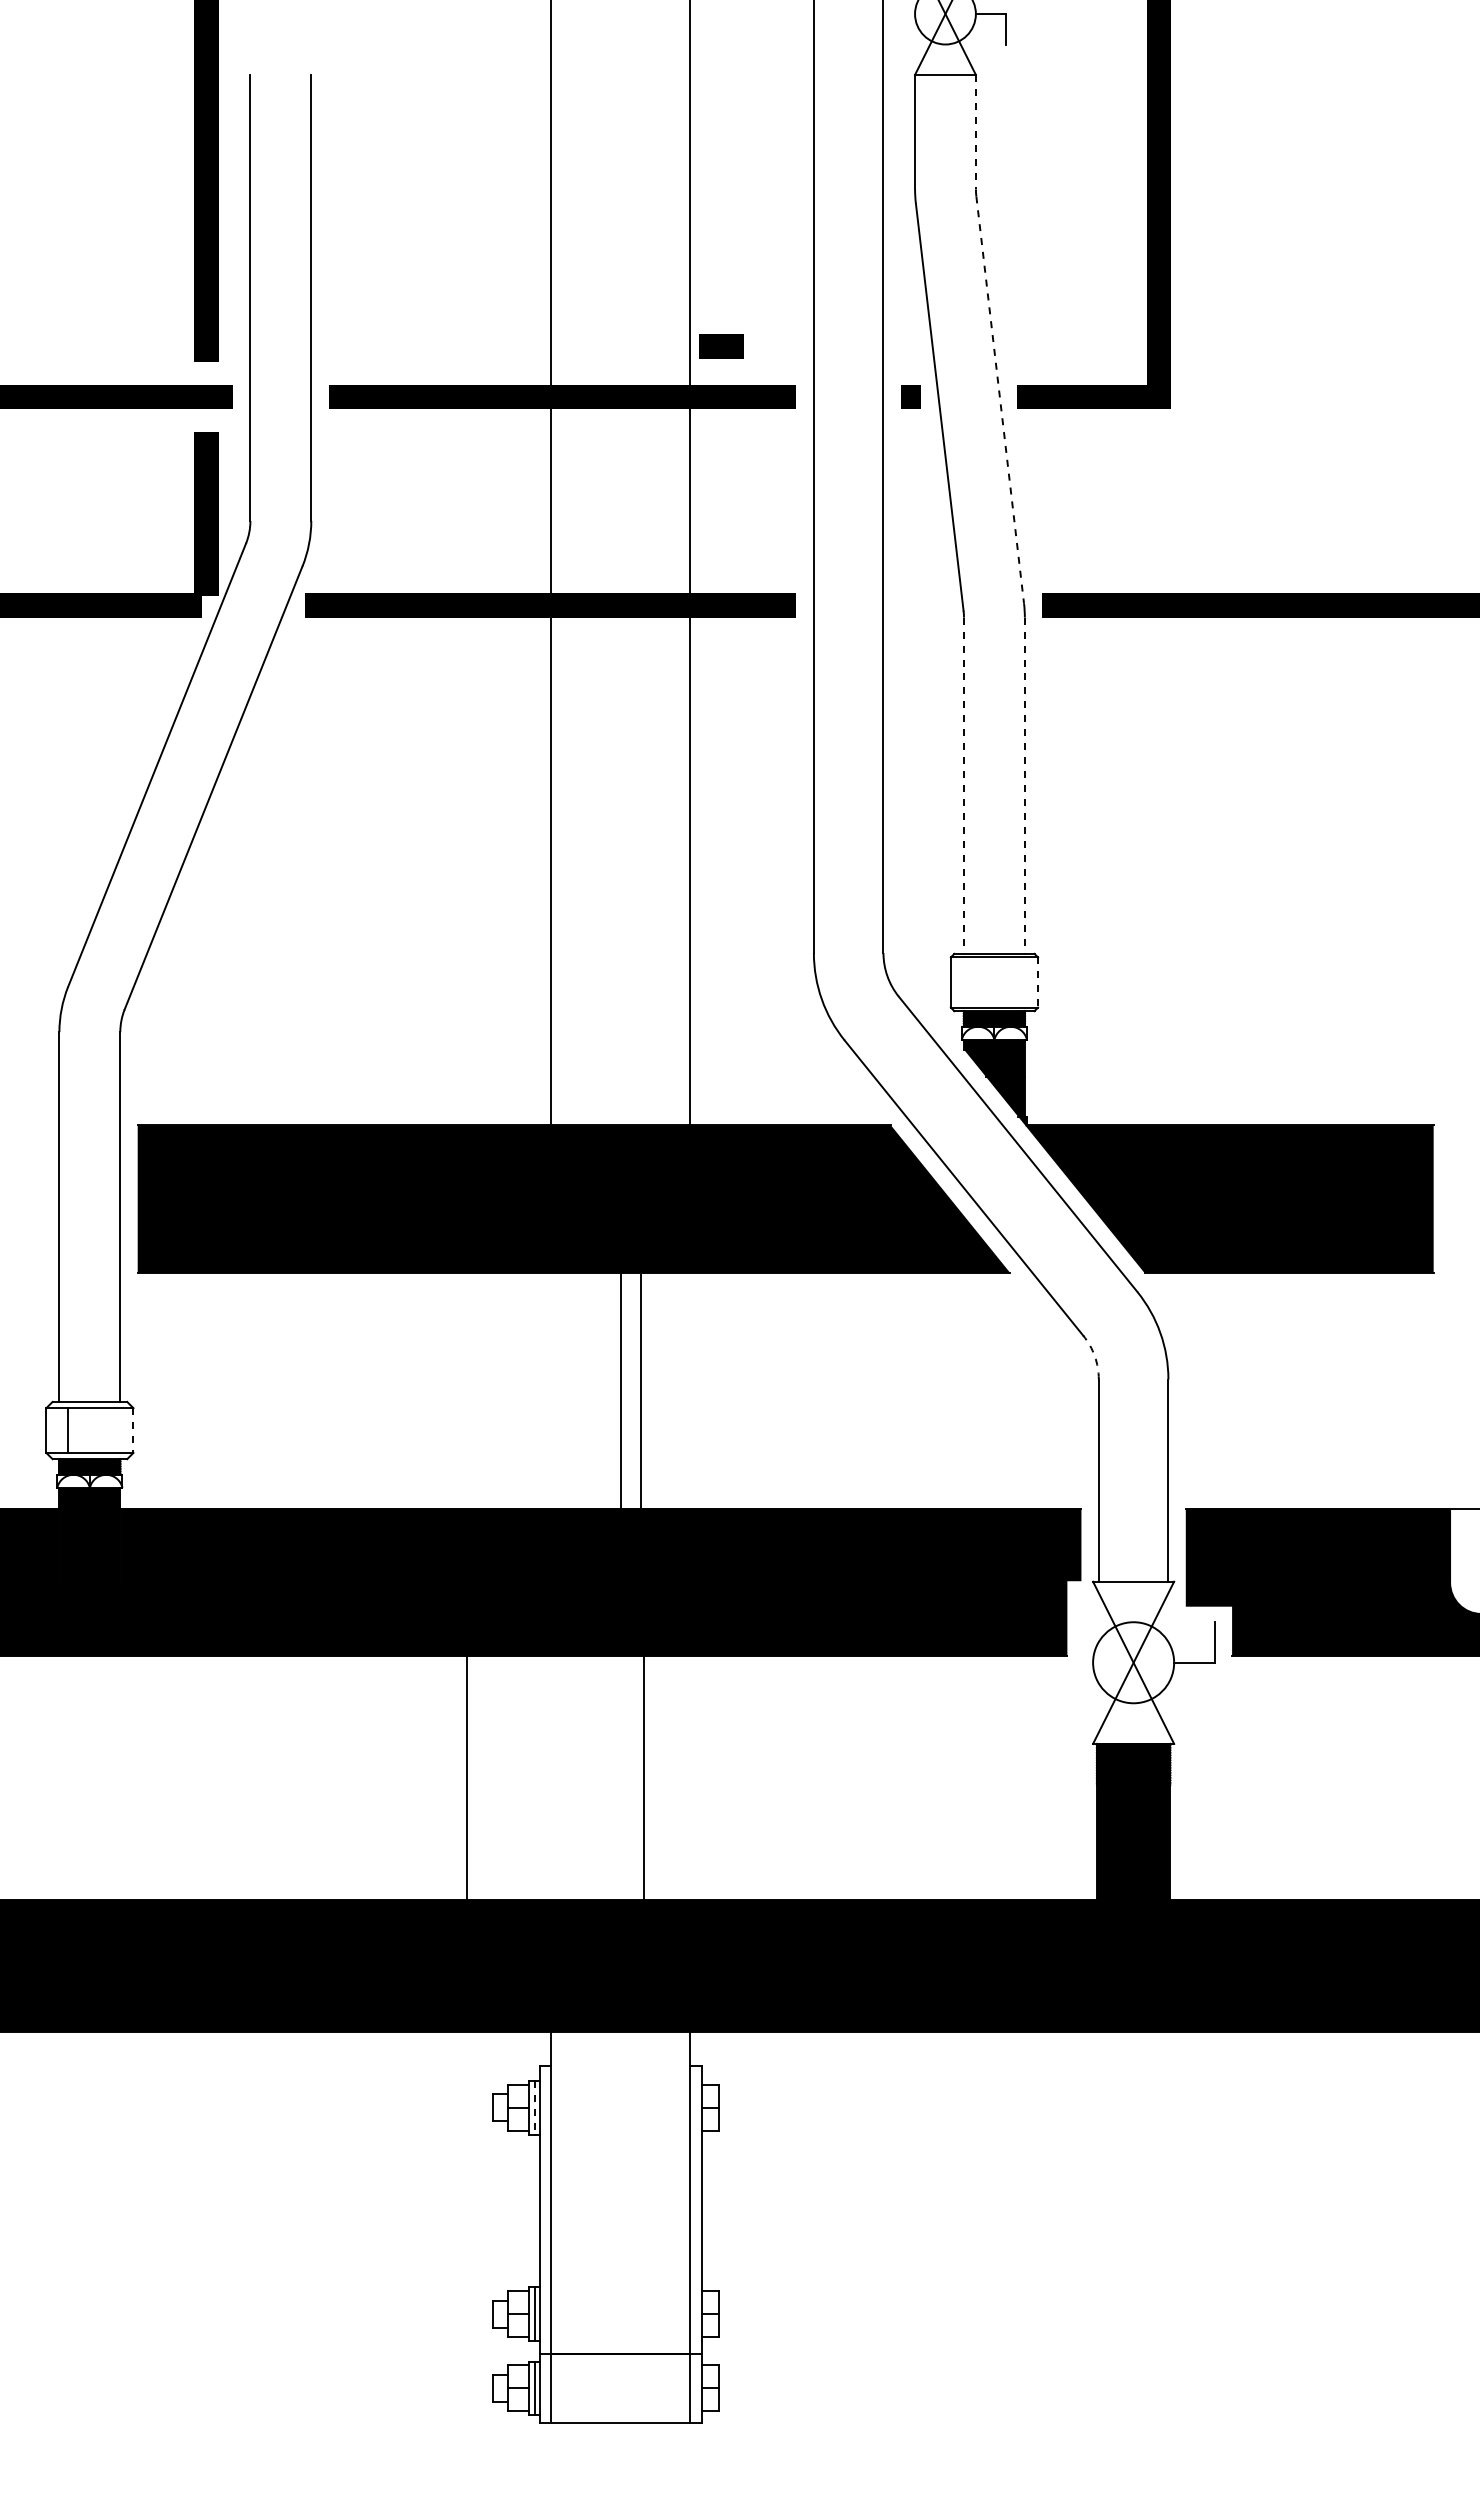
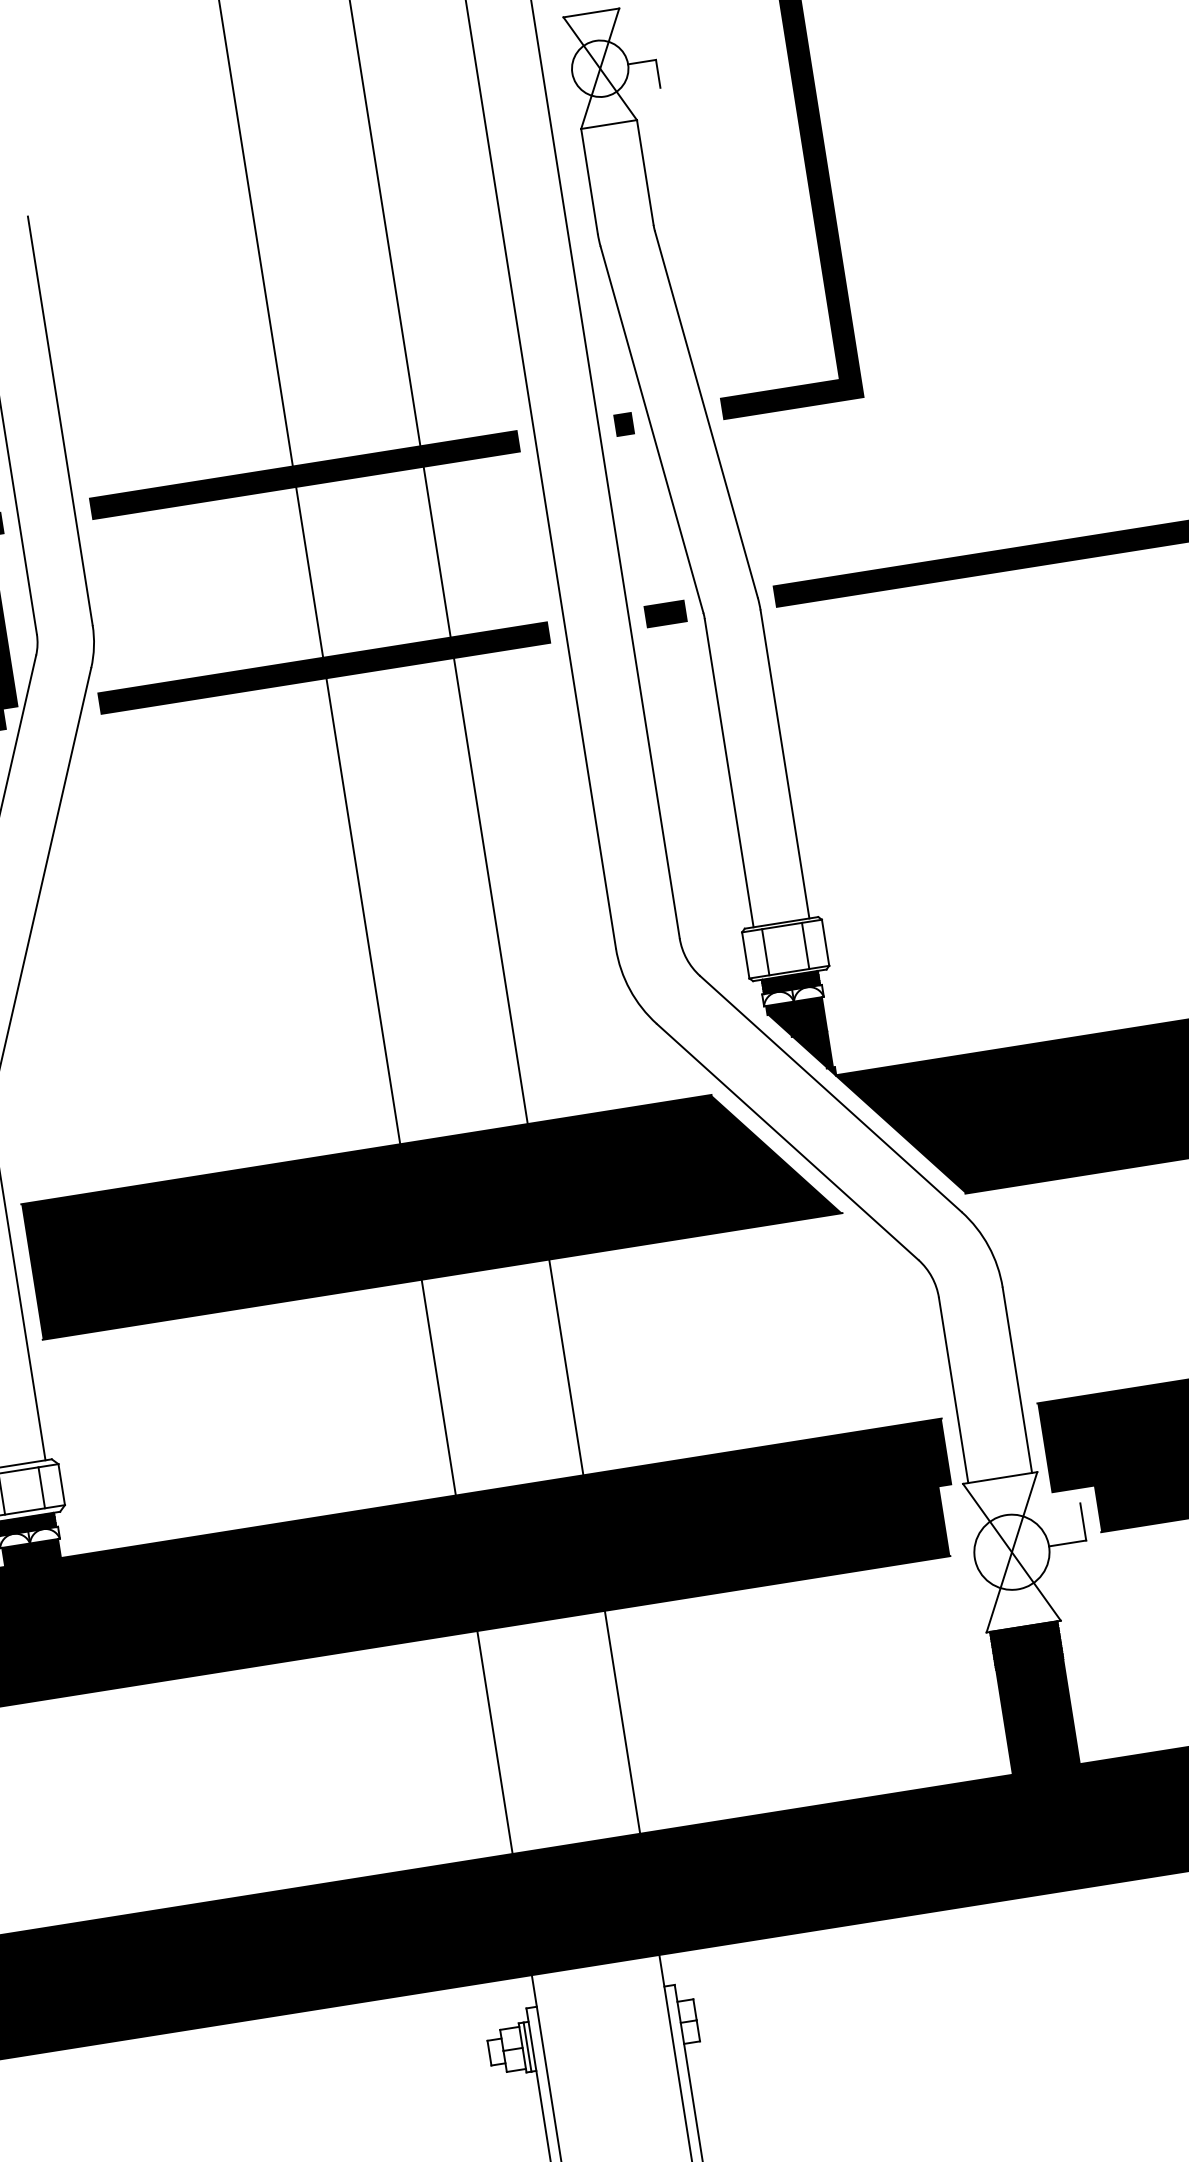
line: (975, 132) -> (644, 172), dashed -> solid
line: (721, 346) -> (665, 613), moved
line: (1000, 399) -> (706, 413), dashed -> solid
line: (963, 786) -> (728, 773), dashed -> solid
line: (1024, 786) -> (784, 765), dashed -> solid
line: (972, 982) -> (765, 952), added
line: (1016, 982) -> (805, 945), added
line: (1038, 983) -> (826, 943), dashed -> solid
arc: (1094, 1356) -> (931, 1277), dashed -> solid
line: (621, 1390) -> (566, 1367), moved
line: (641, 1390) -> (438, 1387), moved
line: (111, 1430) -> (41, 1487), added
line: (133, 1431) -> (61, 1485), dashed -> solid
line: (467, 1777) -> (495, 1741), moved
line: (644, 1777) -> (622, 1721), moved
line: (534, 2107) -> (527, 2046), dashed -> solid

